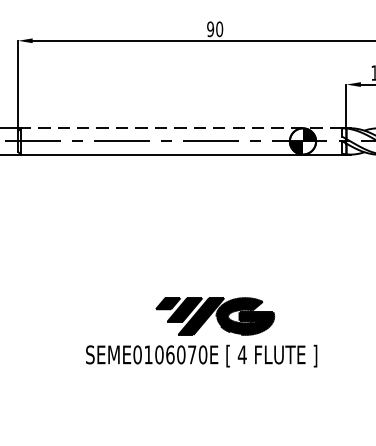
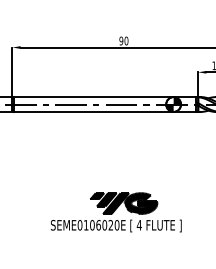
line: (180, 129) -> (104, 97), dashed -> solid
text: (191, 355) -> (110, 225), SEME0106070E -> SEME0106020E

